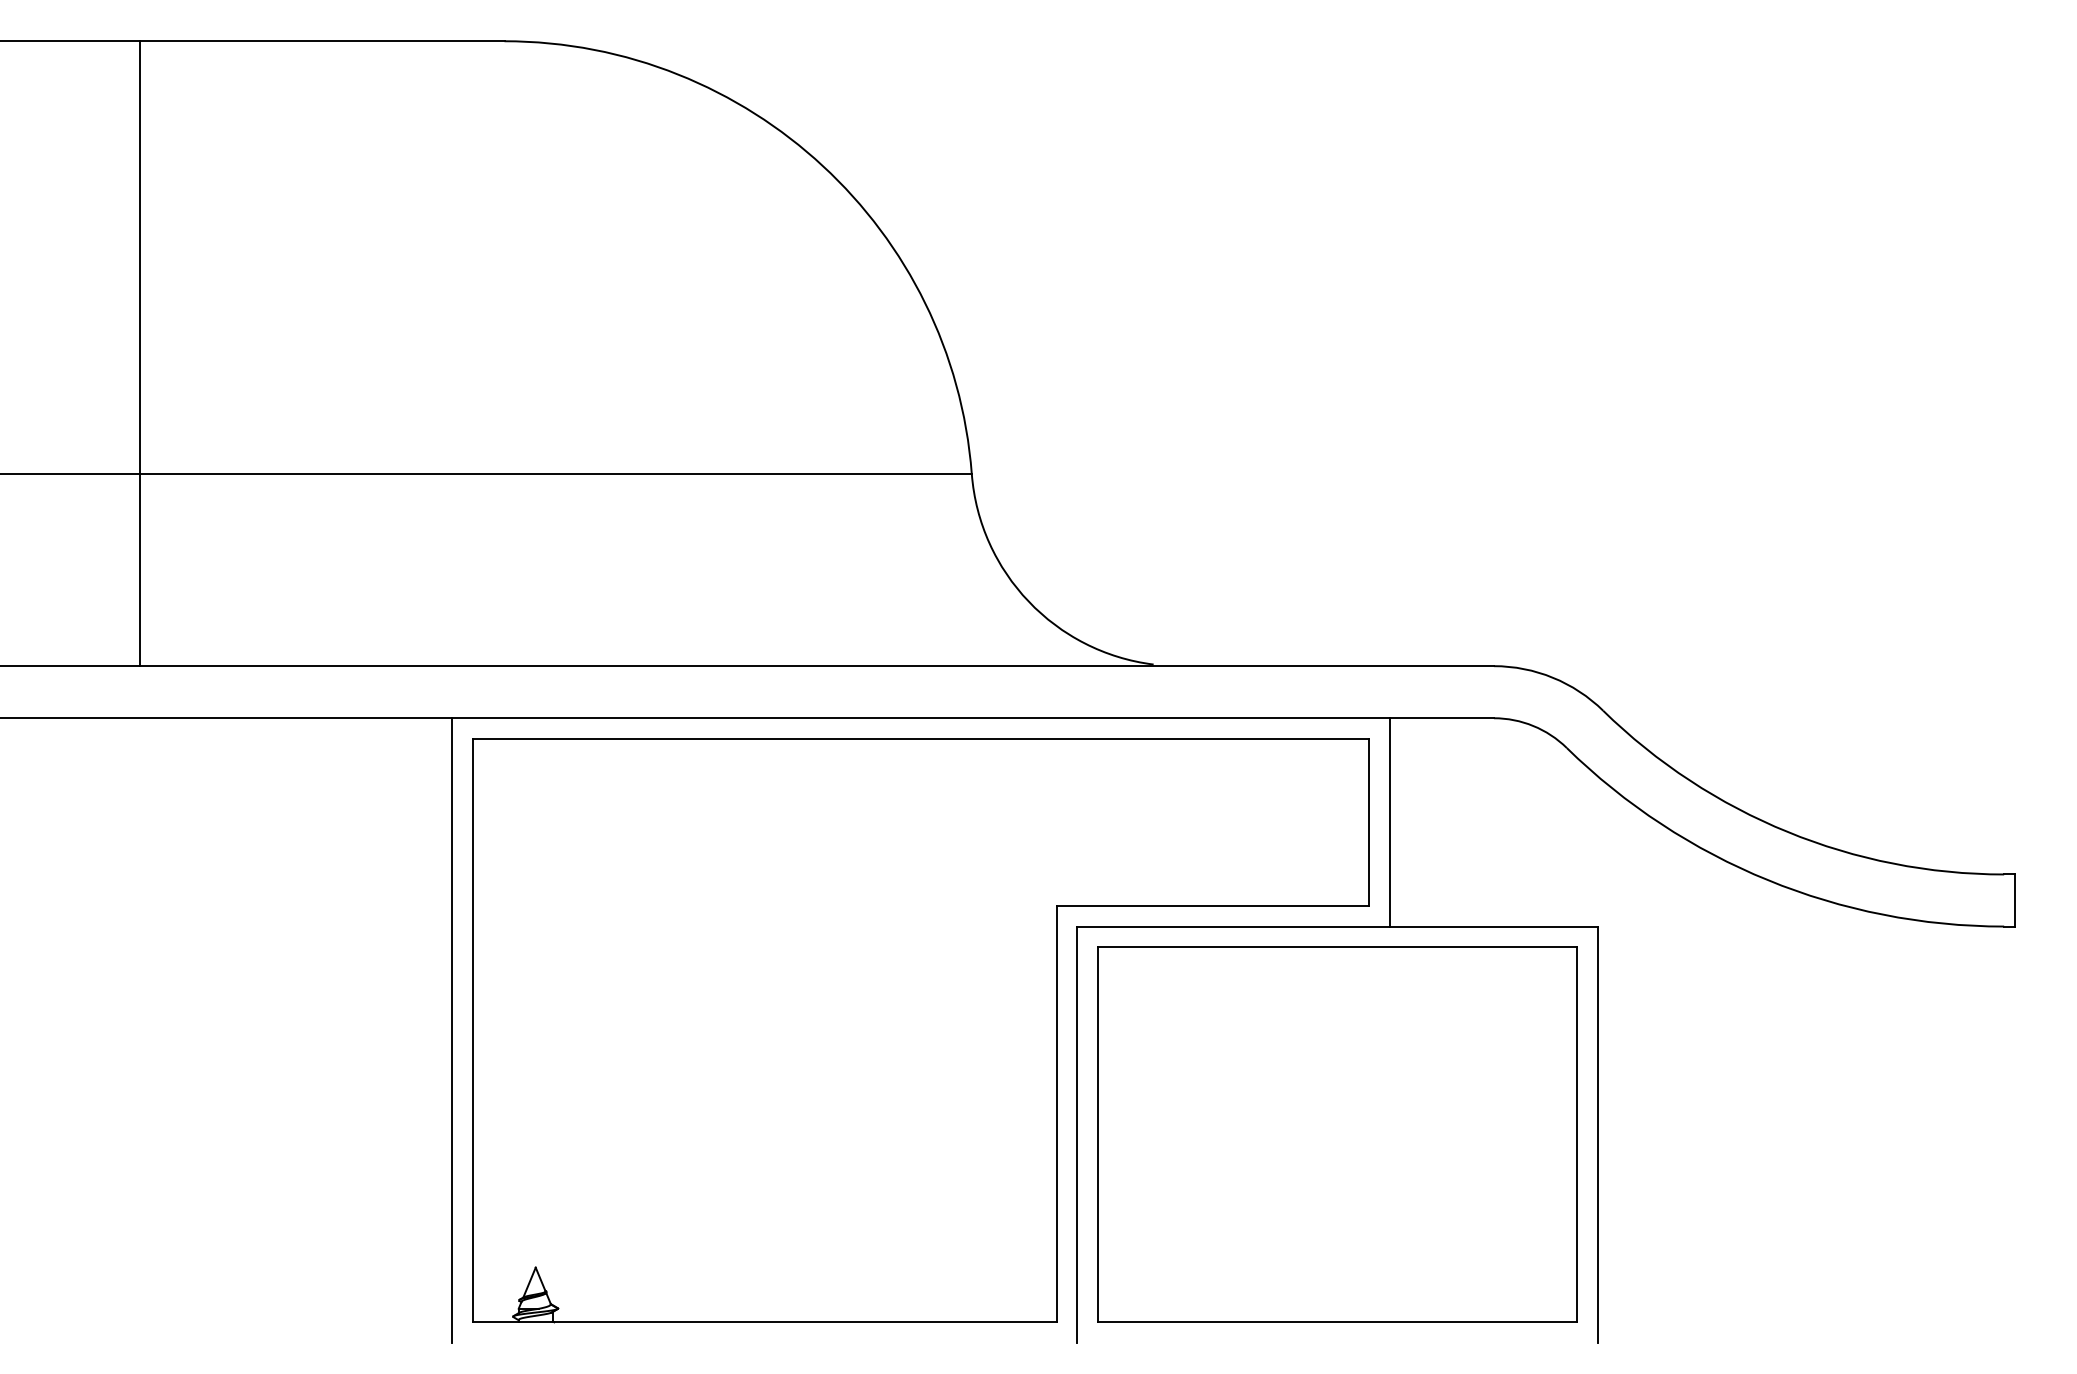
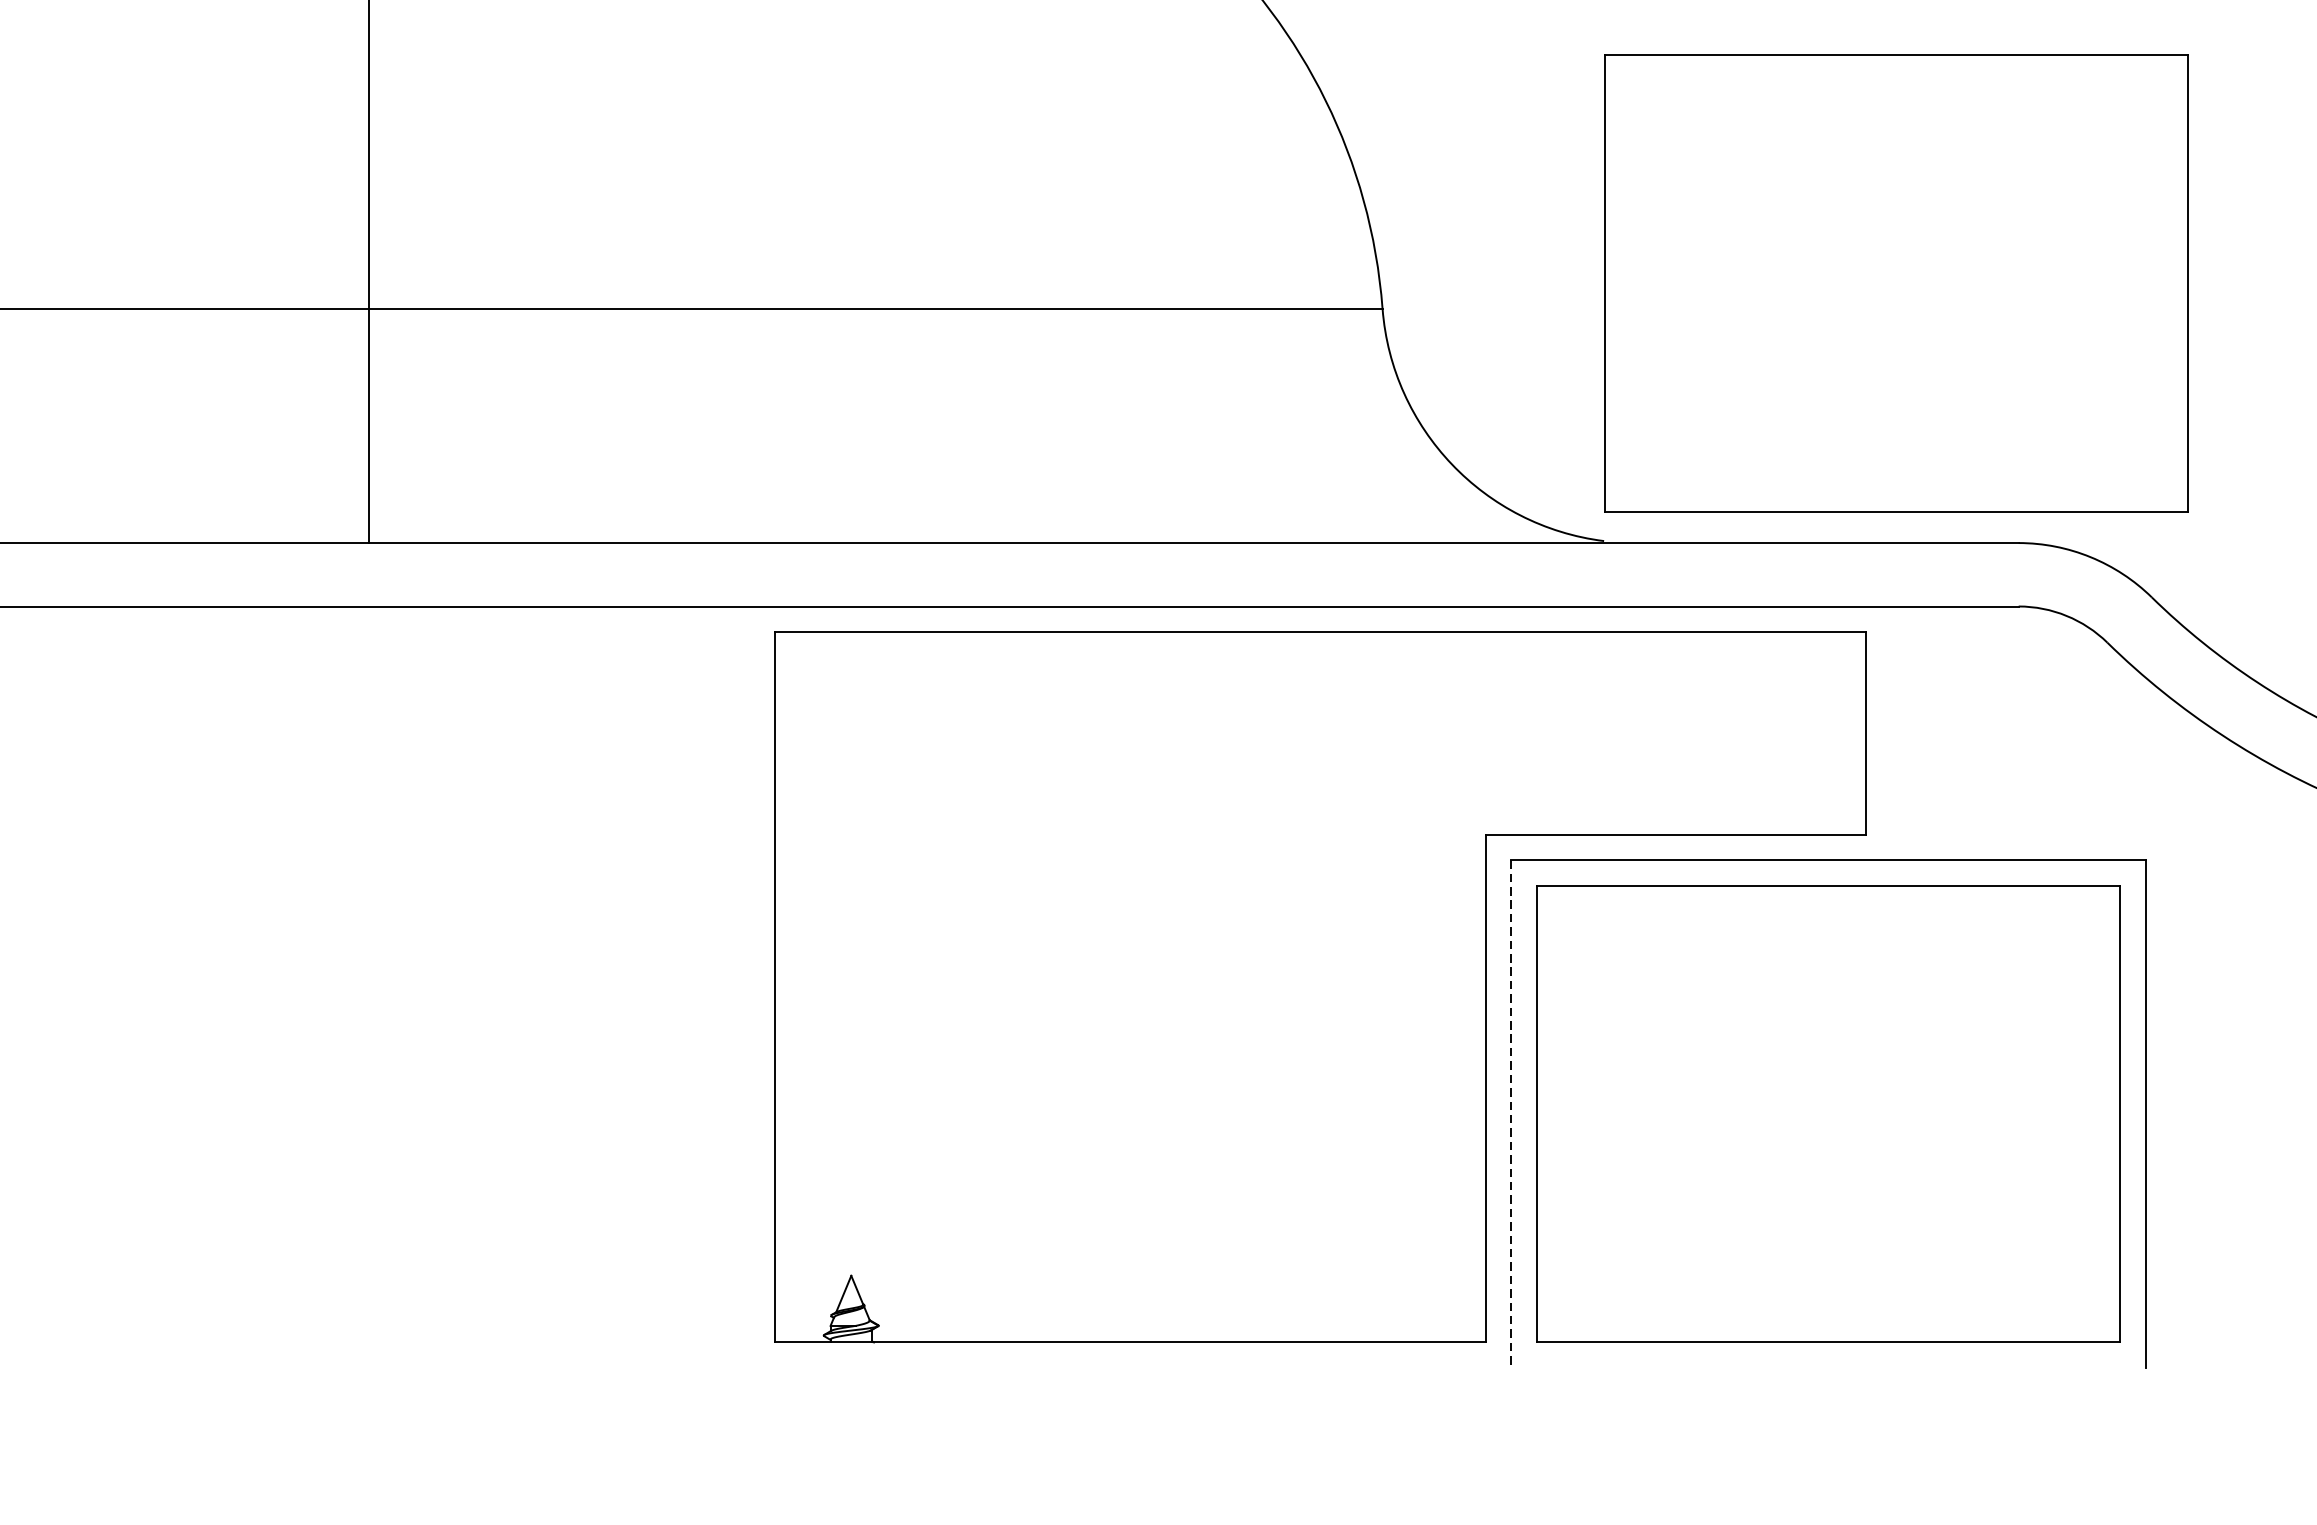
part: (1393, 452) -> (1896, 282), added
line: (1389, 822) -> (1891, 733), removed
line: (452, 1030) -> (749, 986), removed
line: (1077, 1135) -> (1511, 1114), solid -> dashed

